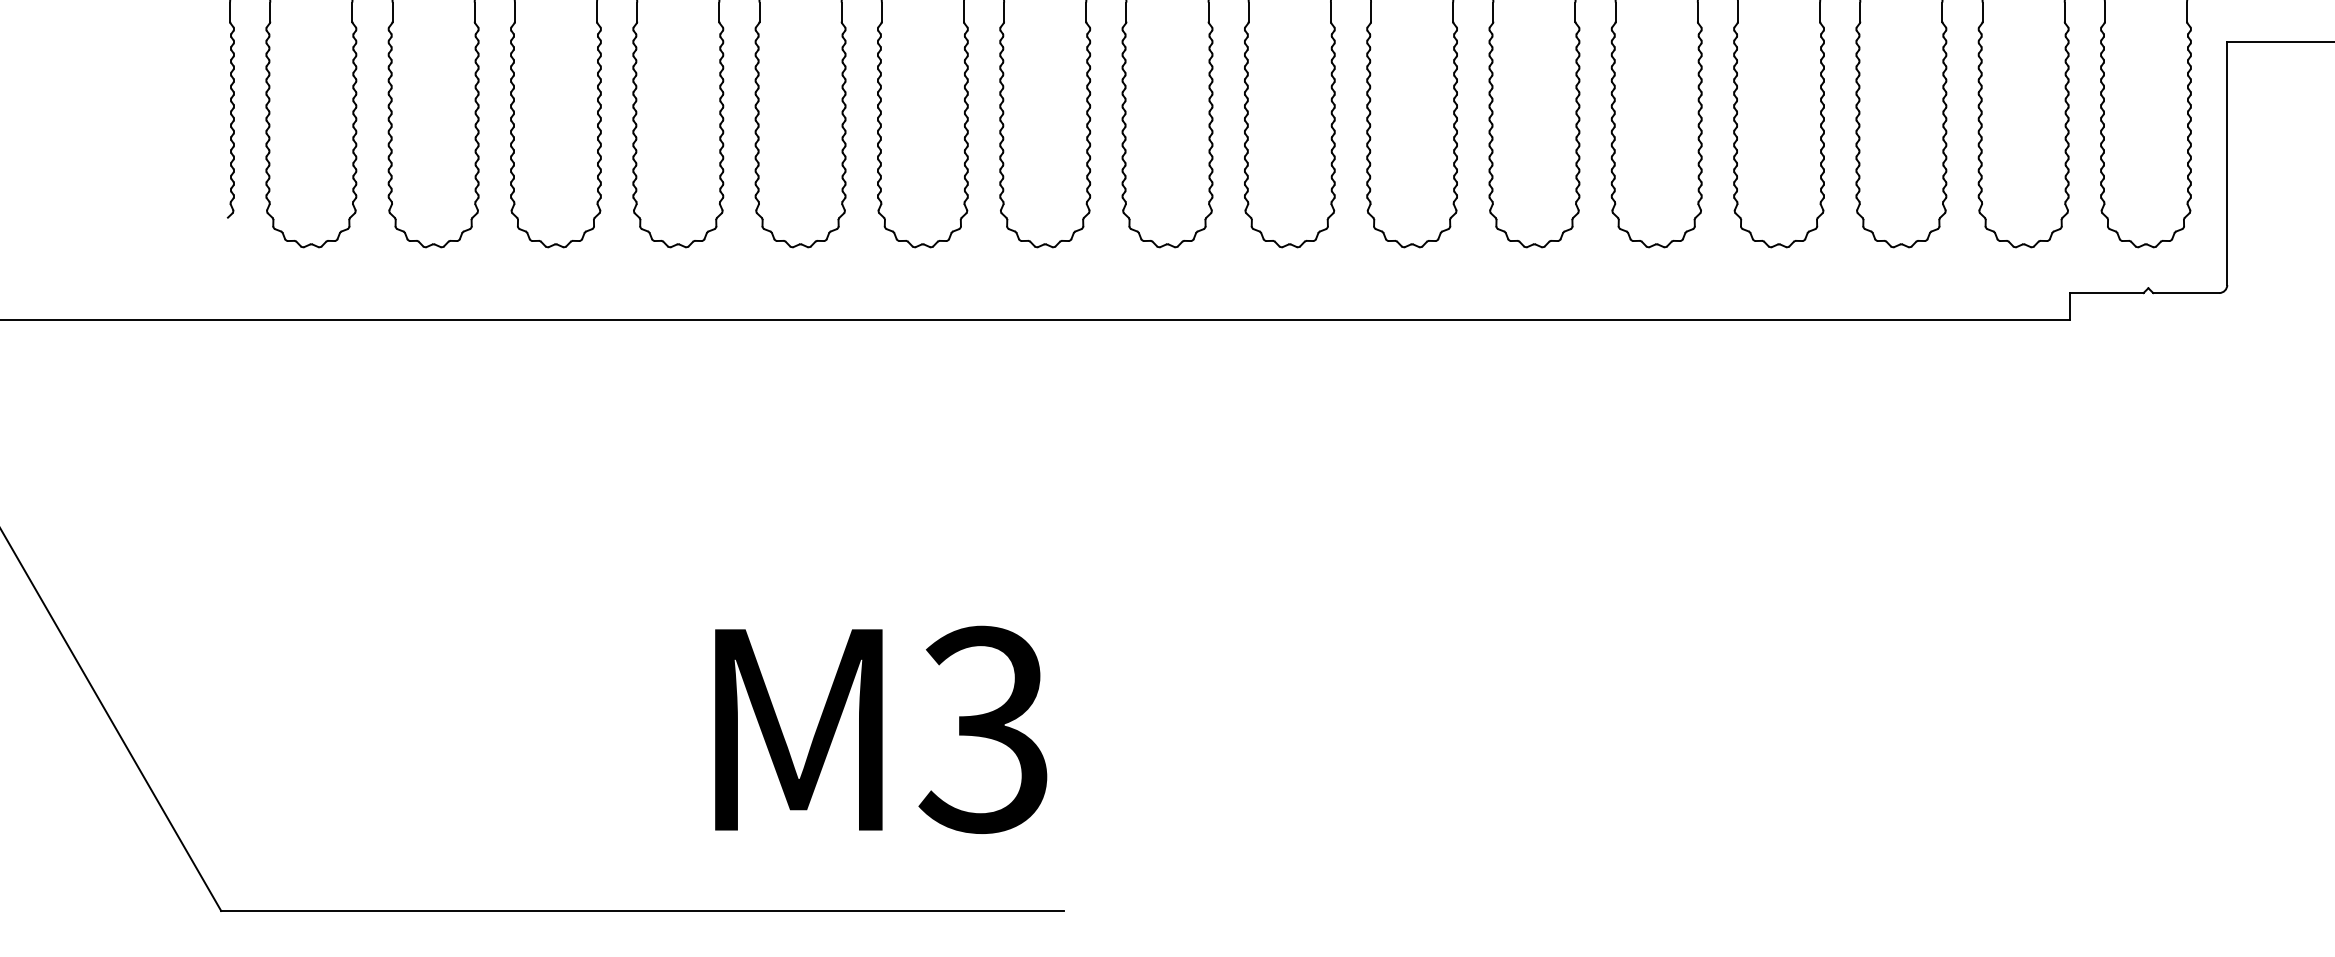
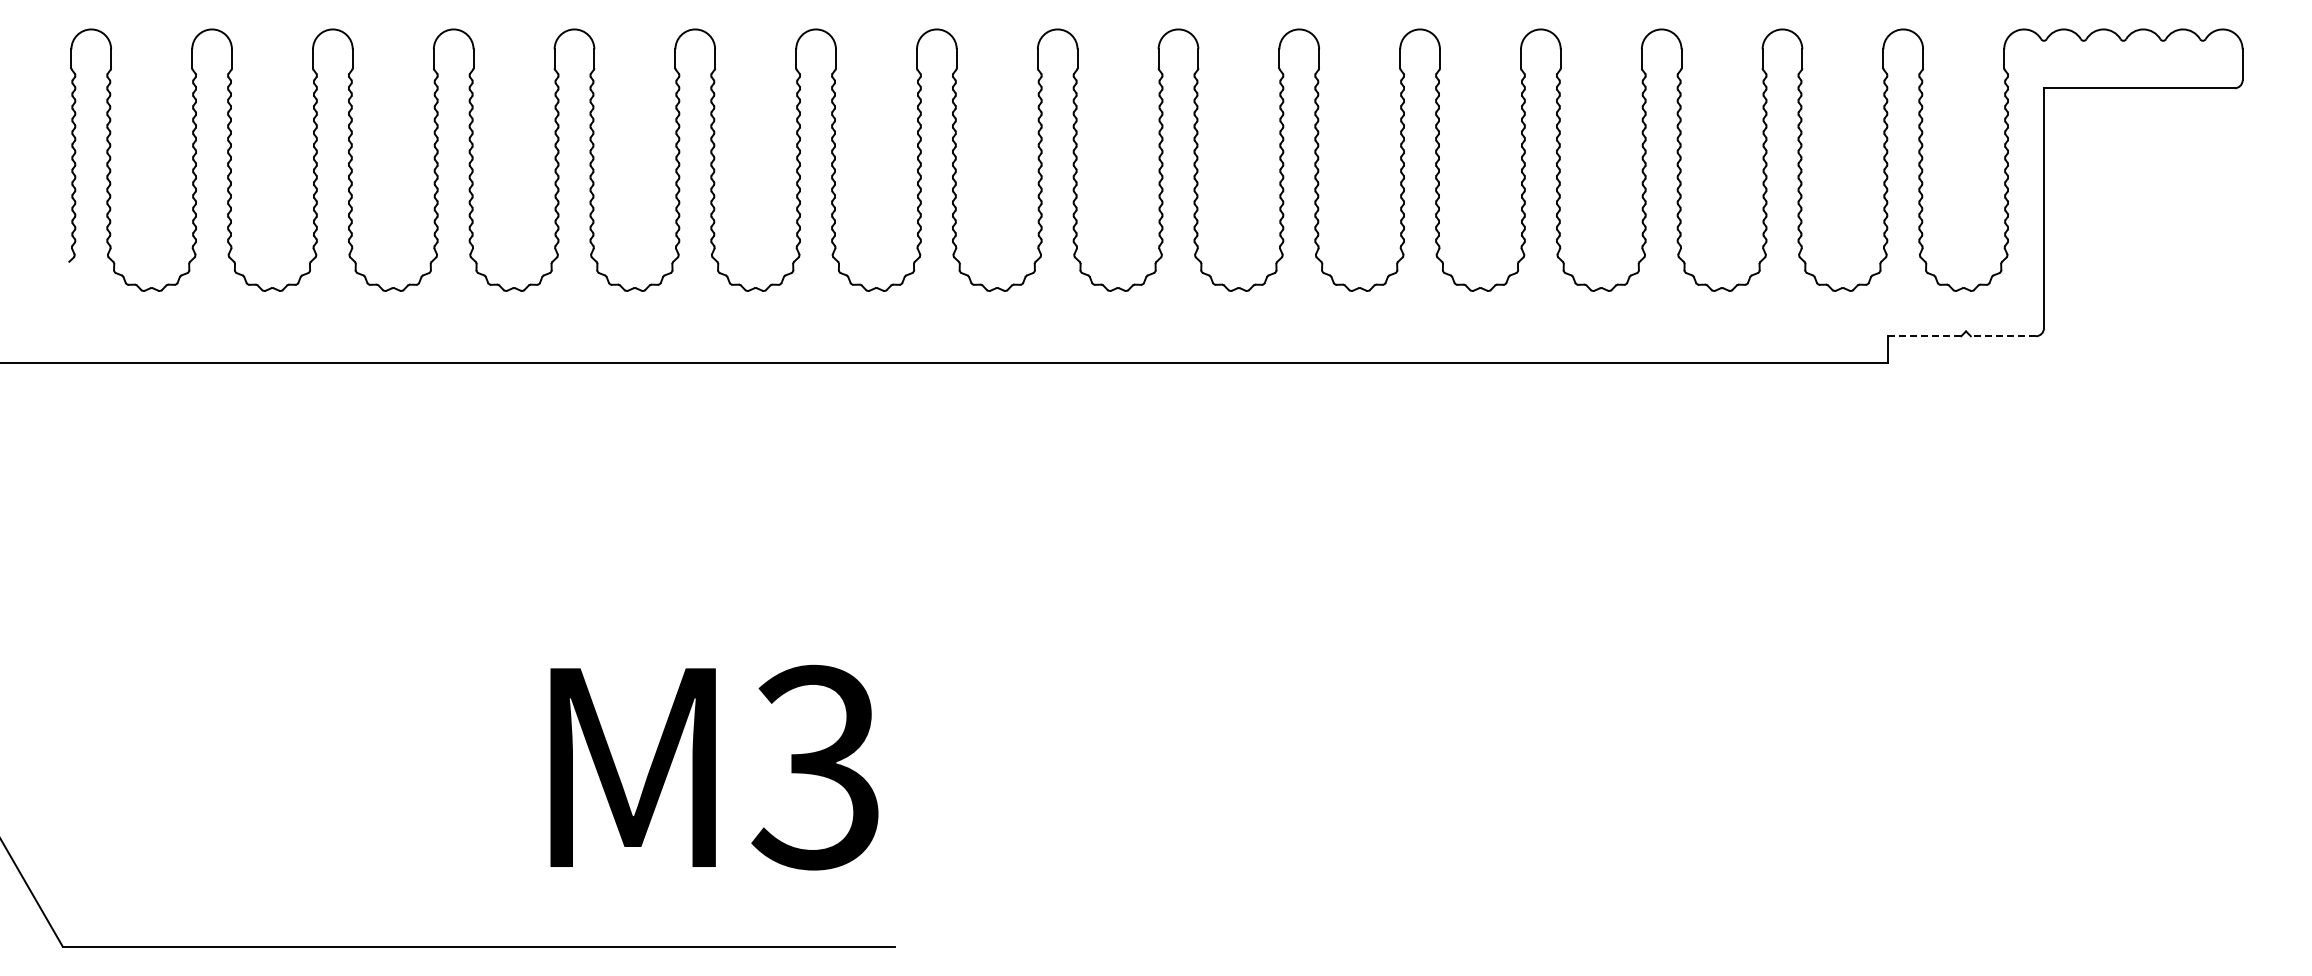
line: (2106, 293) -> (1924, 336), solid -> dashed
line: (2186, 293) -> (2003, 336), solid -> dashed

